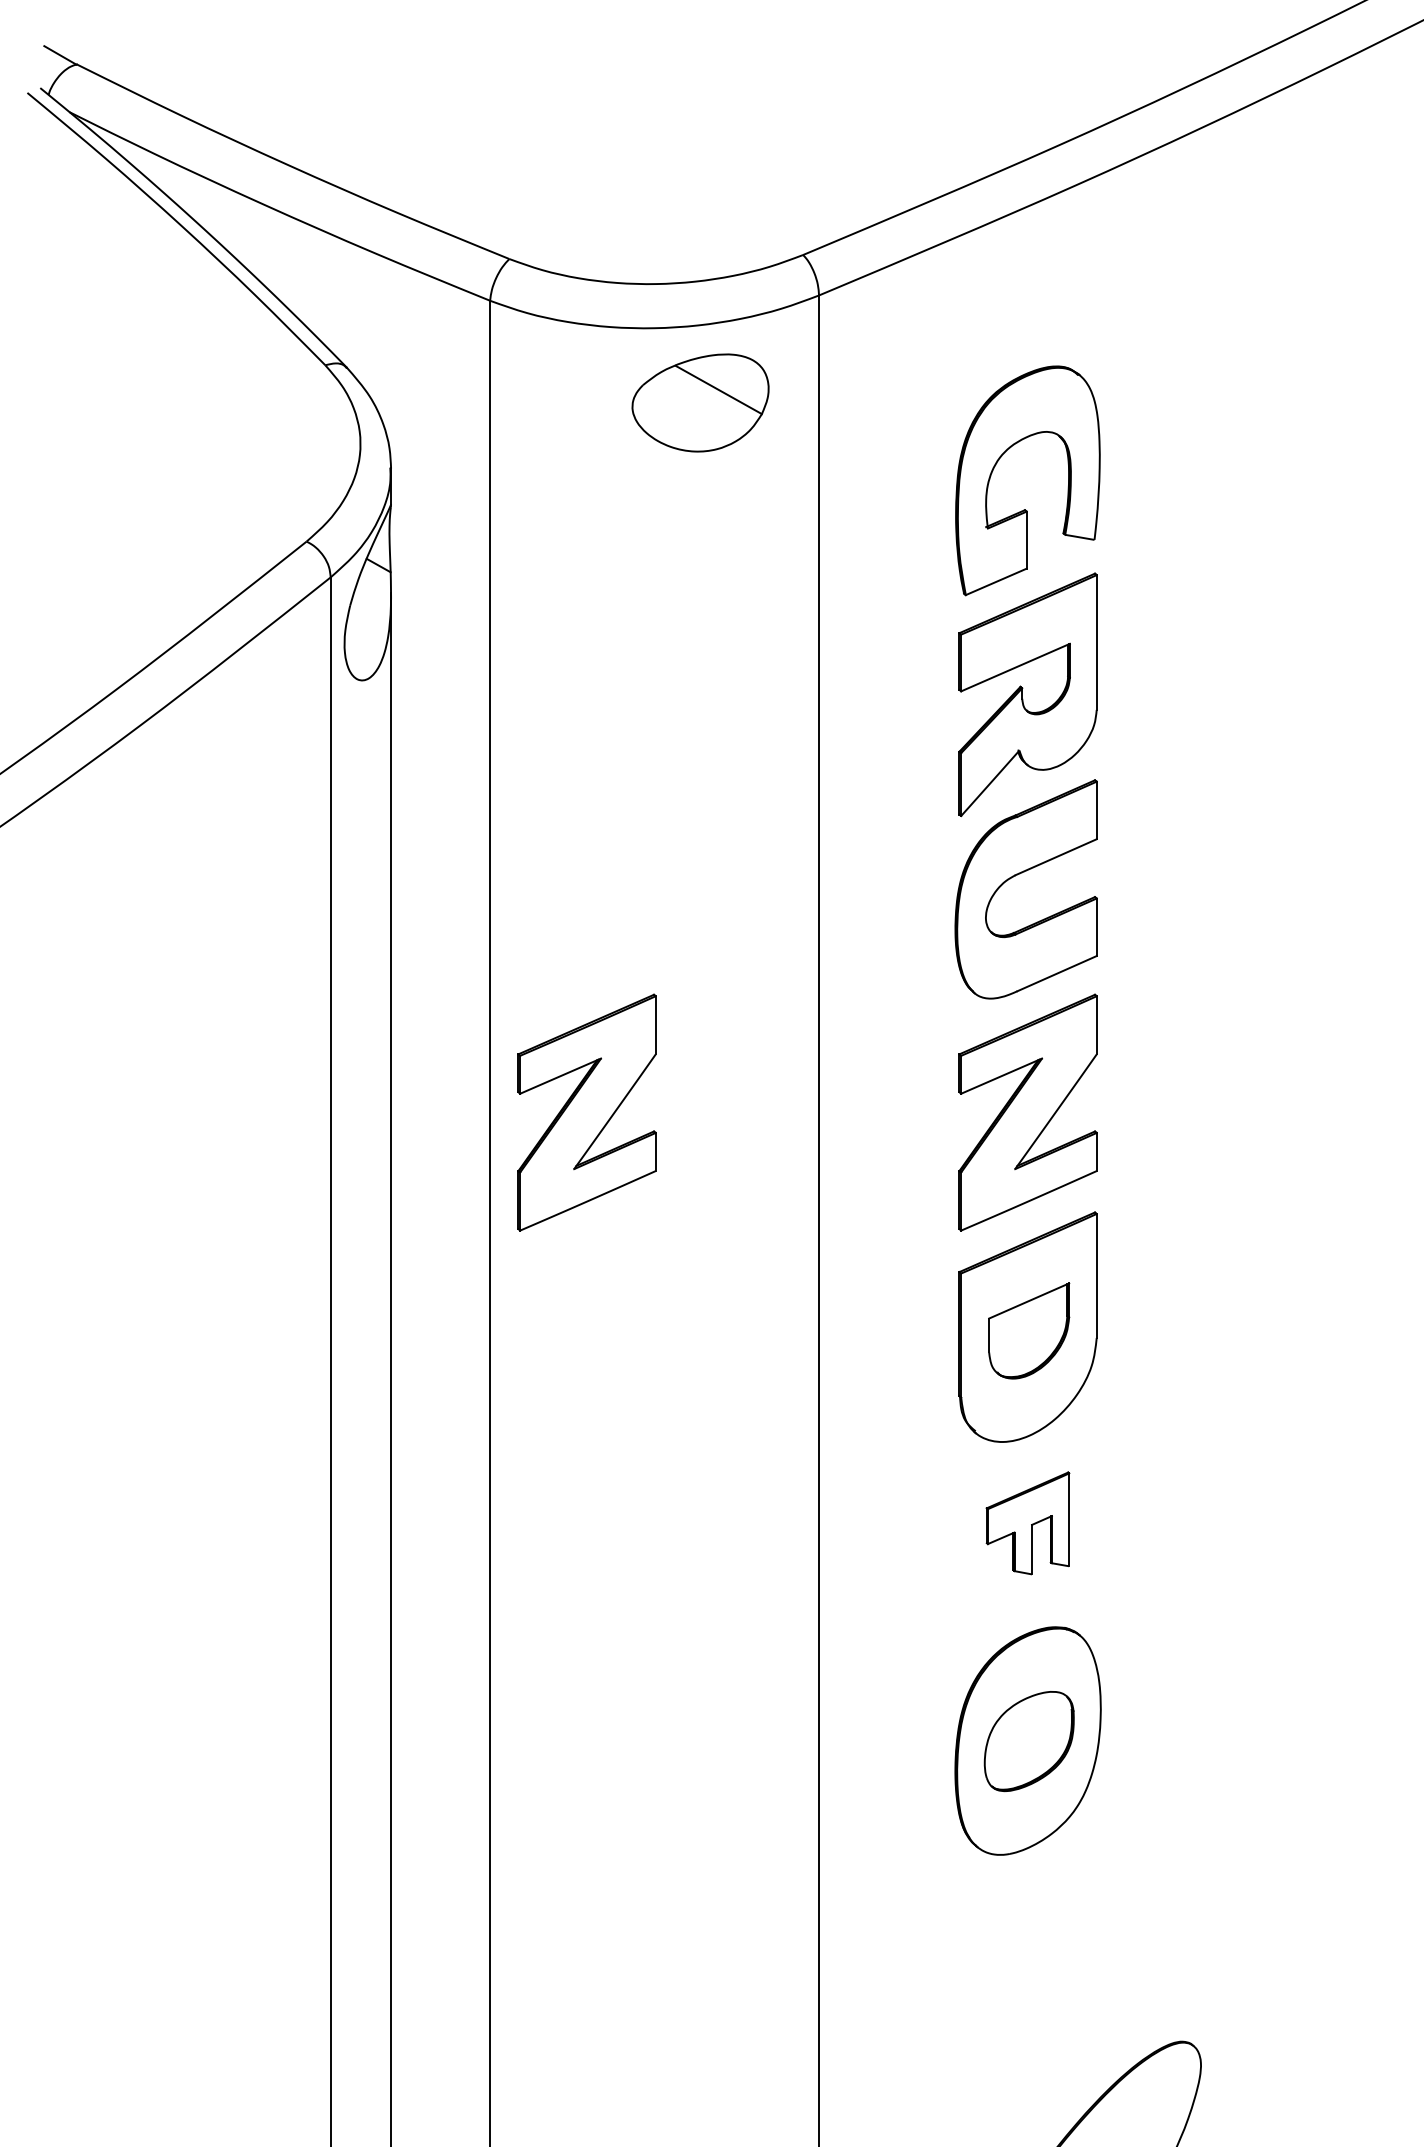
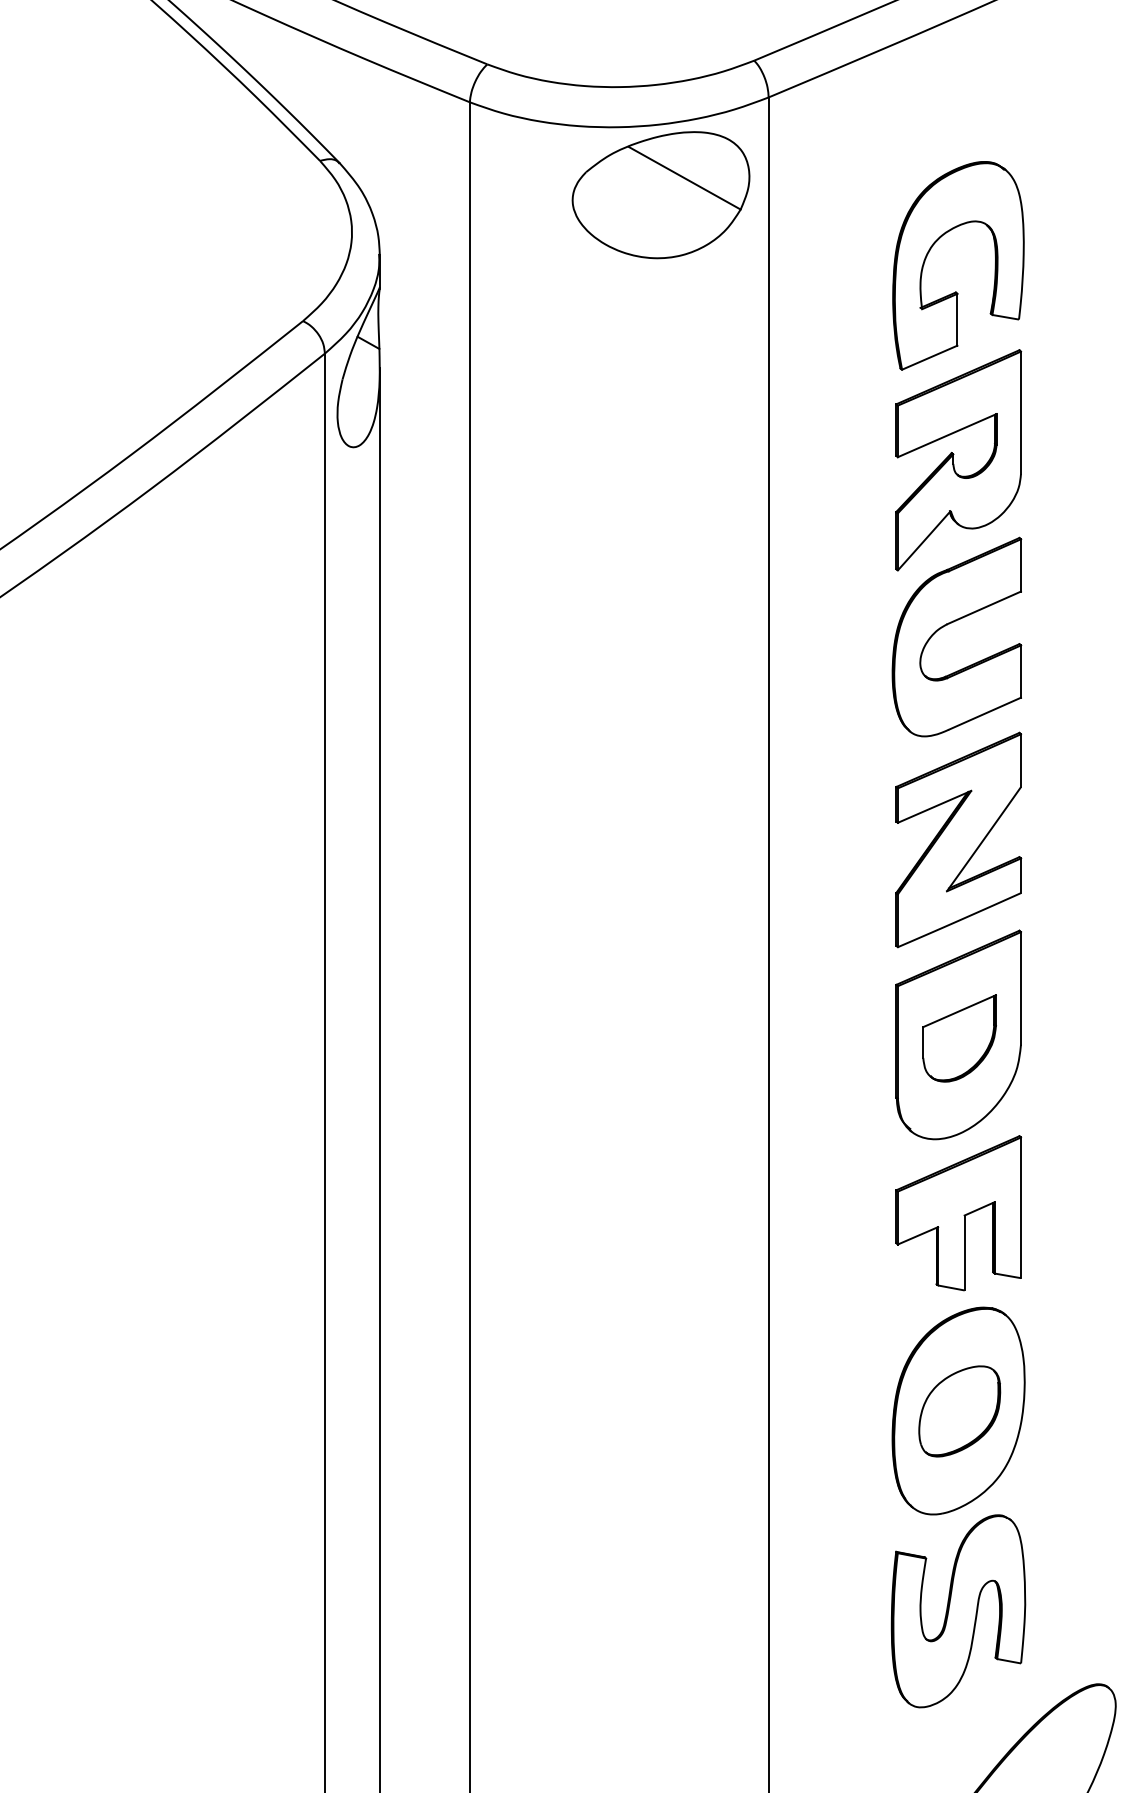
part: (700, 402) -> (660, 194), size x1.43
part: (586, 1112) -> (557, 839), removed
part: (1027, 1523) -> (958, 1213), size x1.67
part: (1027, 1960) -> (958, 1610), added

